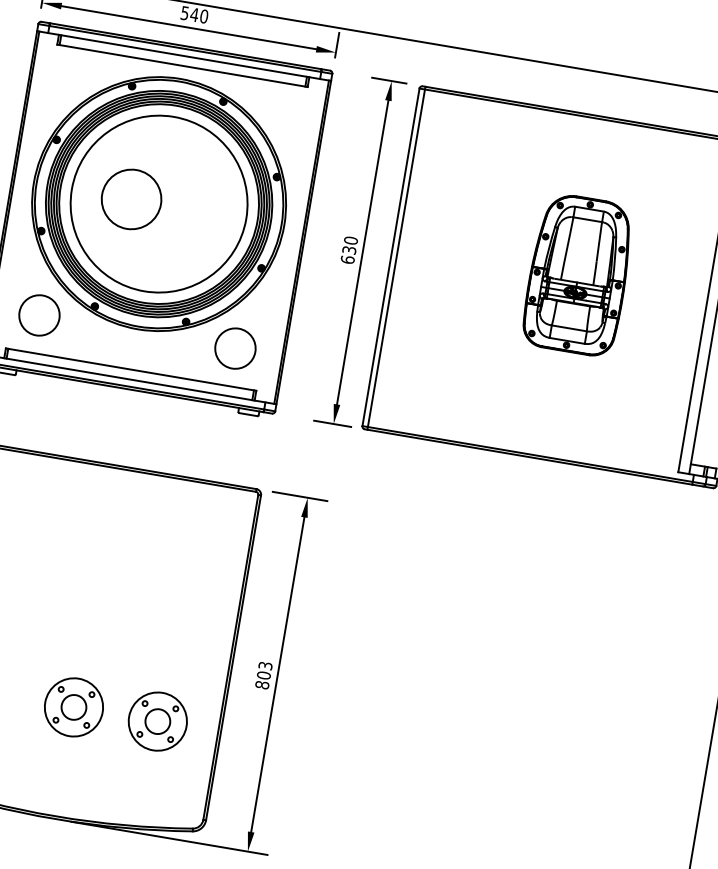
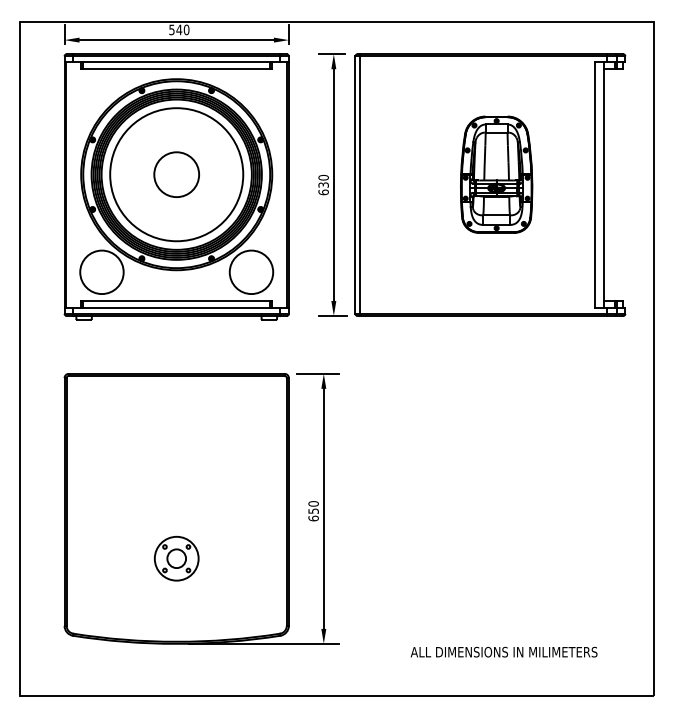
circle: (131, 199) -> (176, 174), moved
circle: (38, 315) -> (101, 272), size x1.43
circle: (235, 348) -> (251, 272), size x1.43
text: (263, 675) -> (313, 511), 803 -> 650
part: (157, 721) -> (240, 558), removed

